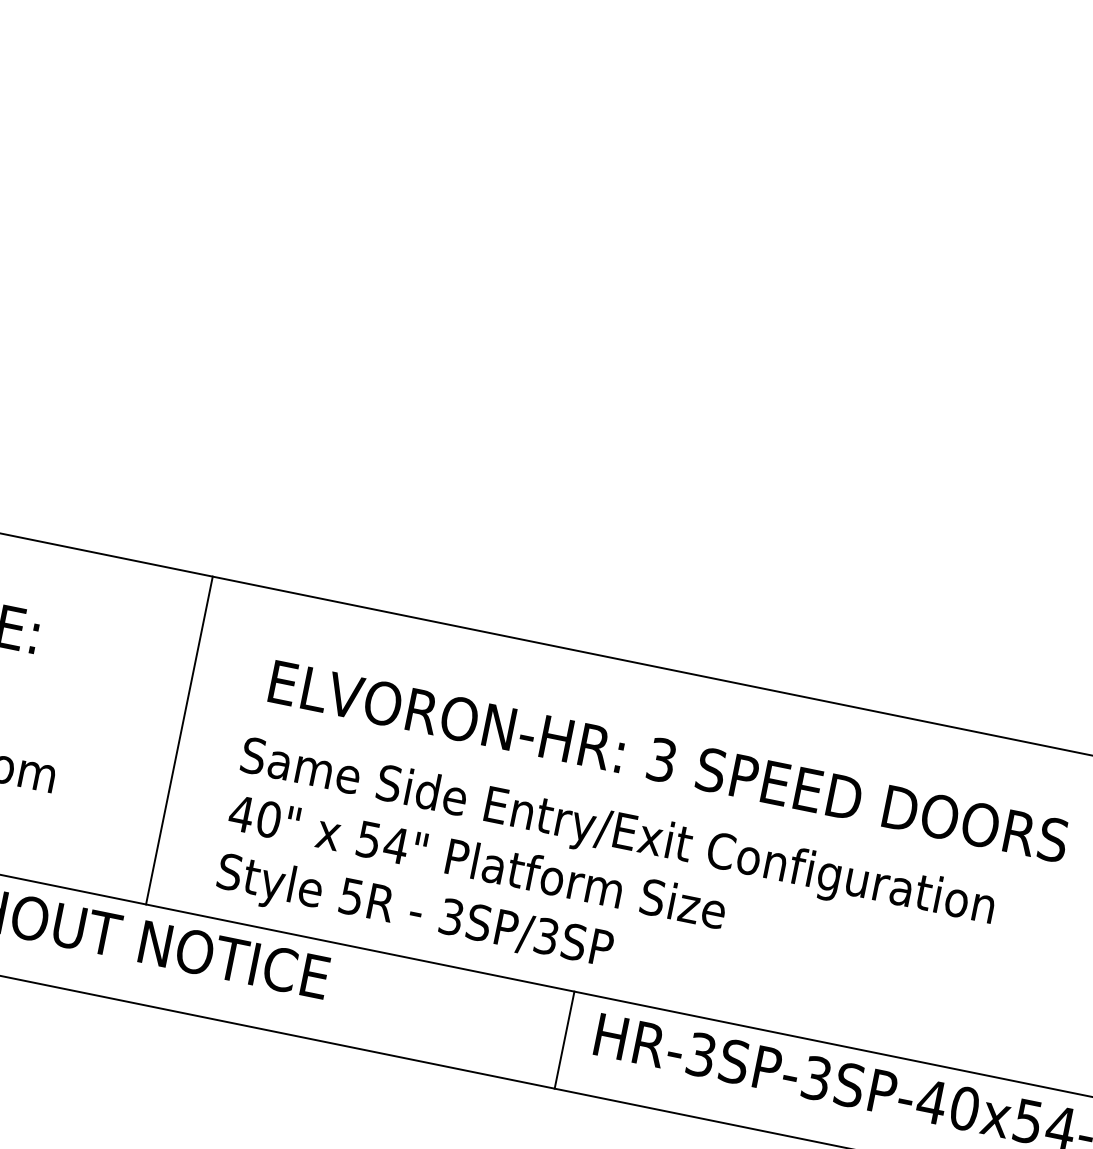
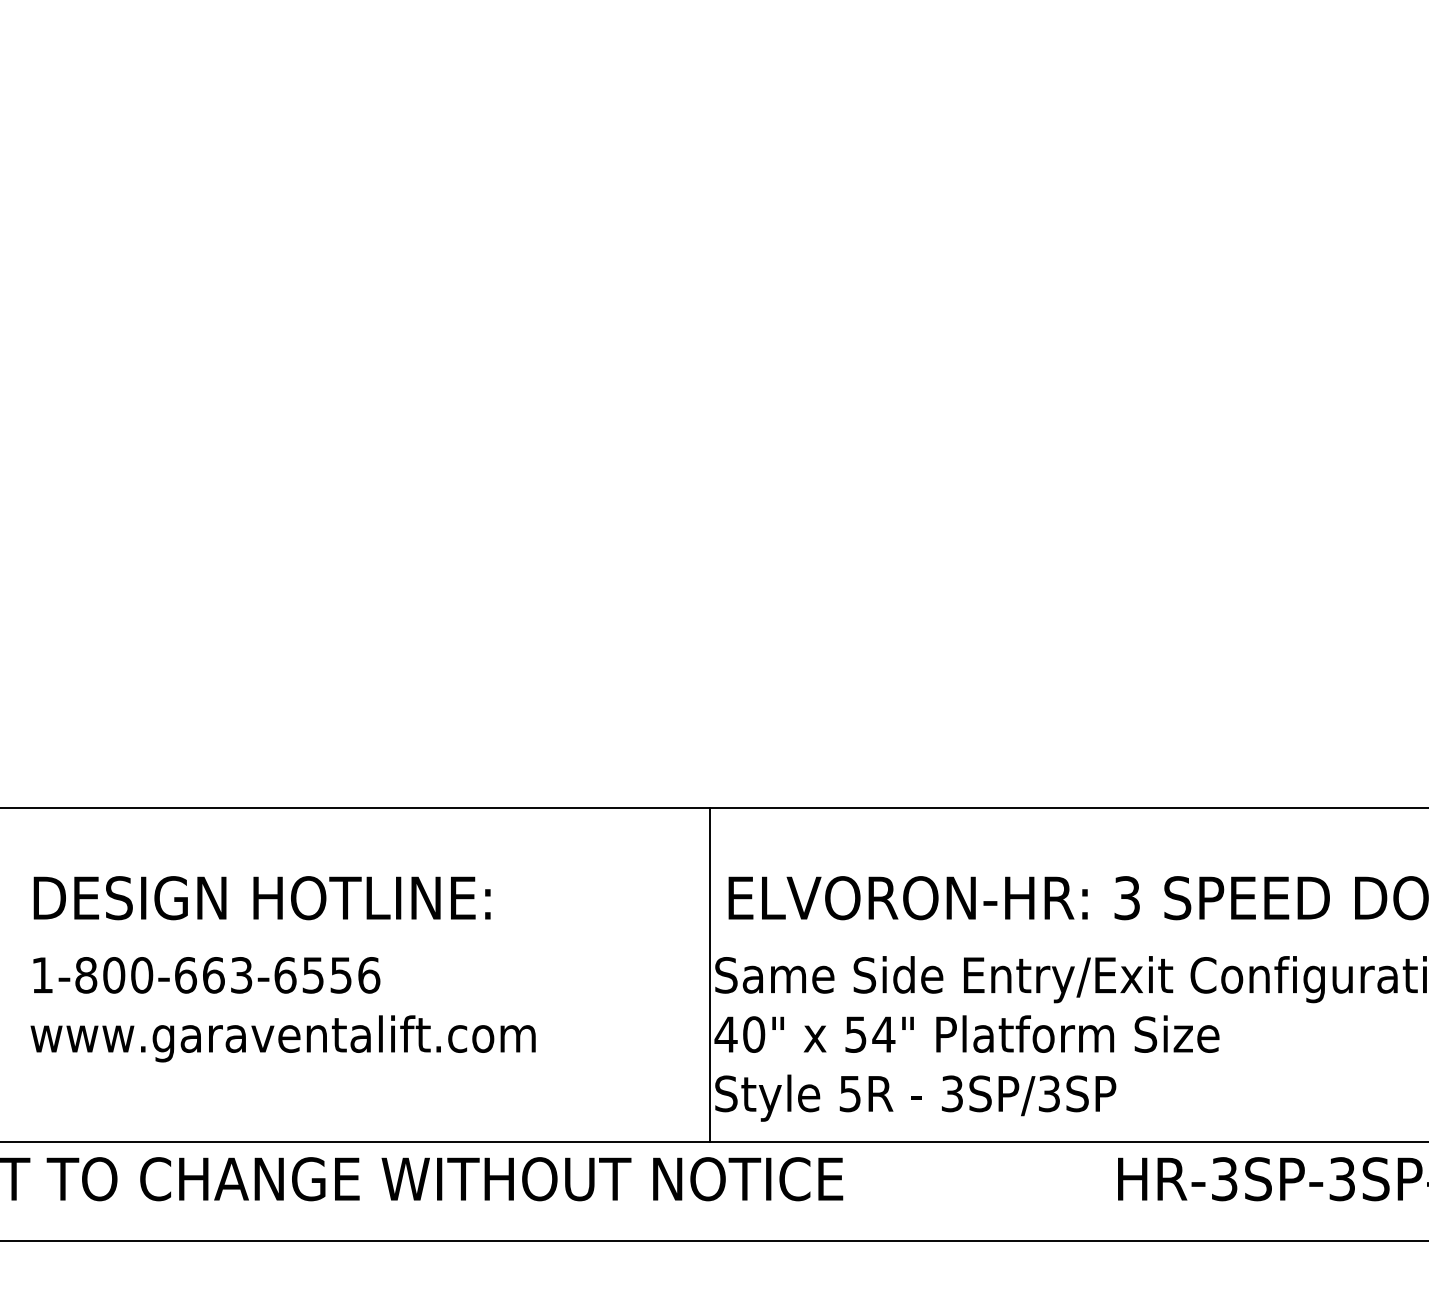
line: (179, 740) -> (709, 974), moved
line: (564, 1039) -> (1087, 1191), removed

